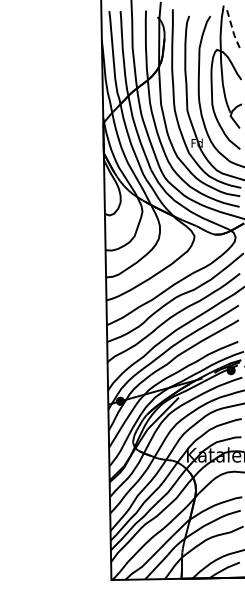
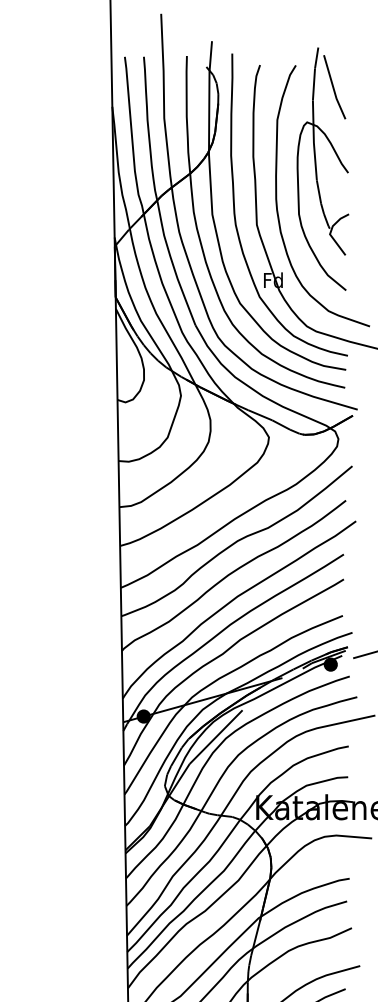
line: (232, 30) -> (333, 89), dashed -> solid

